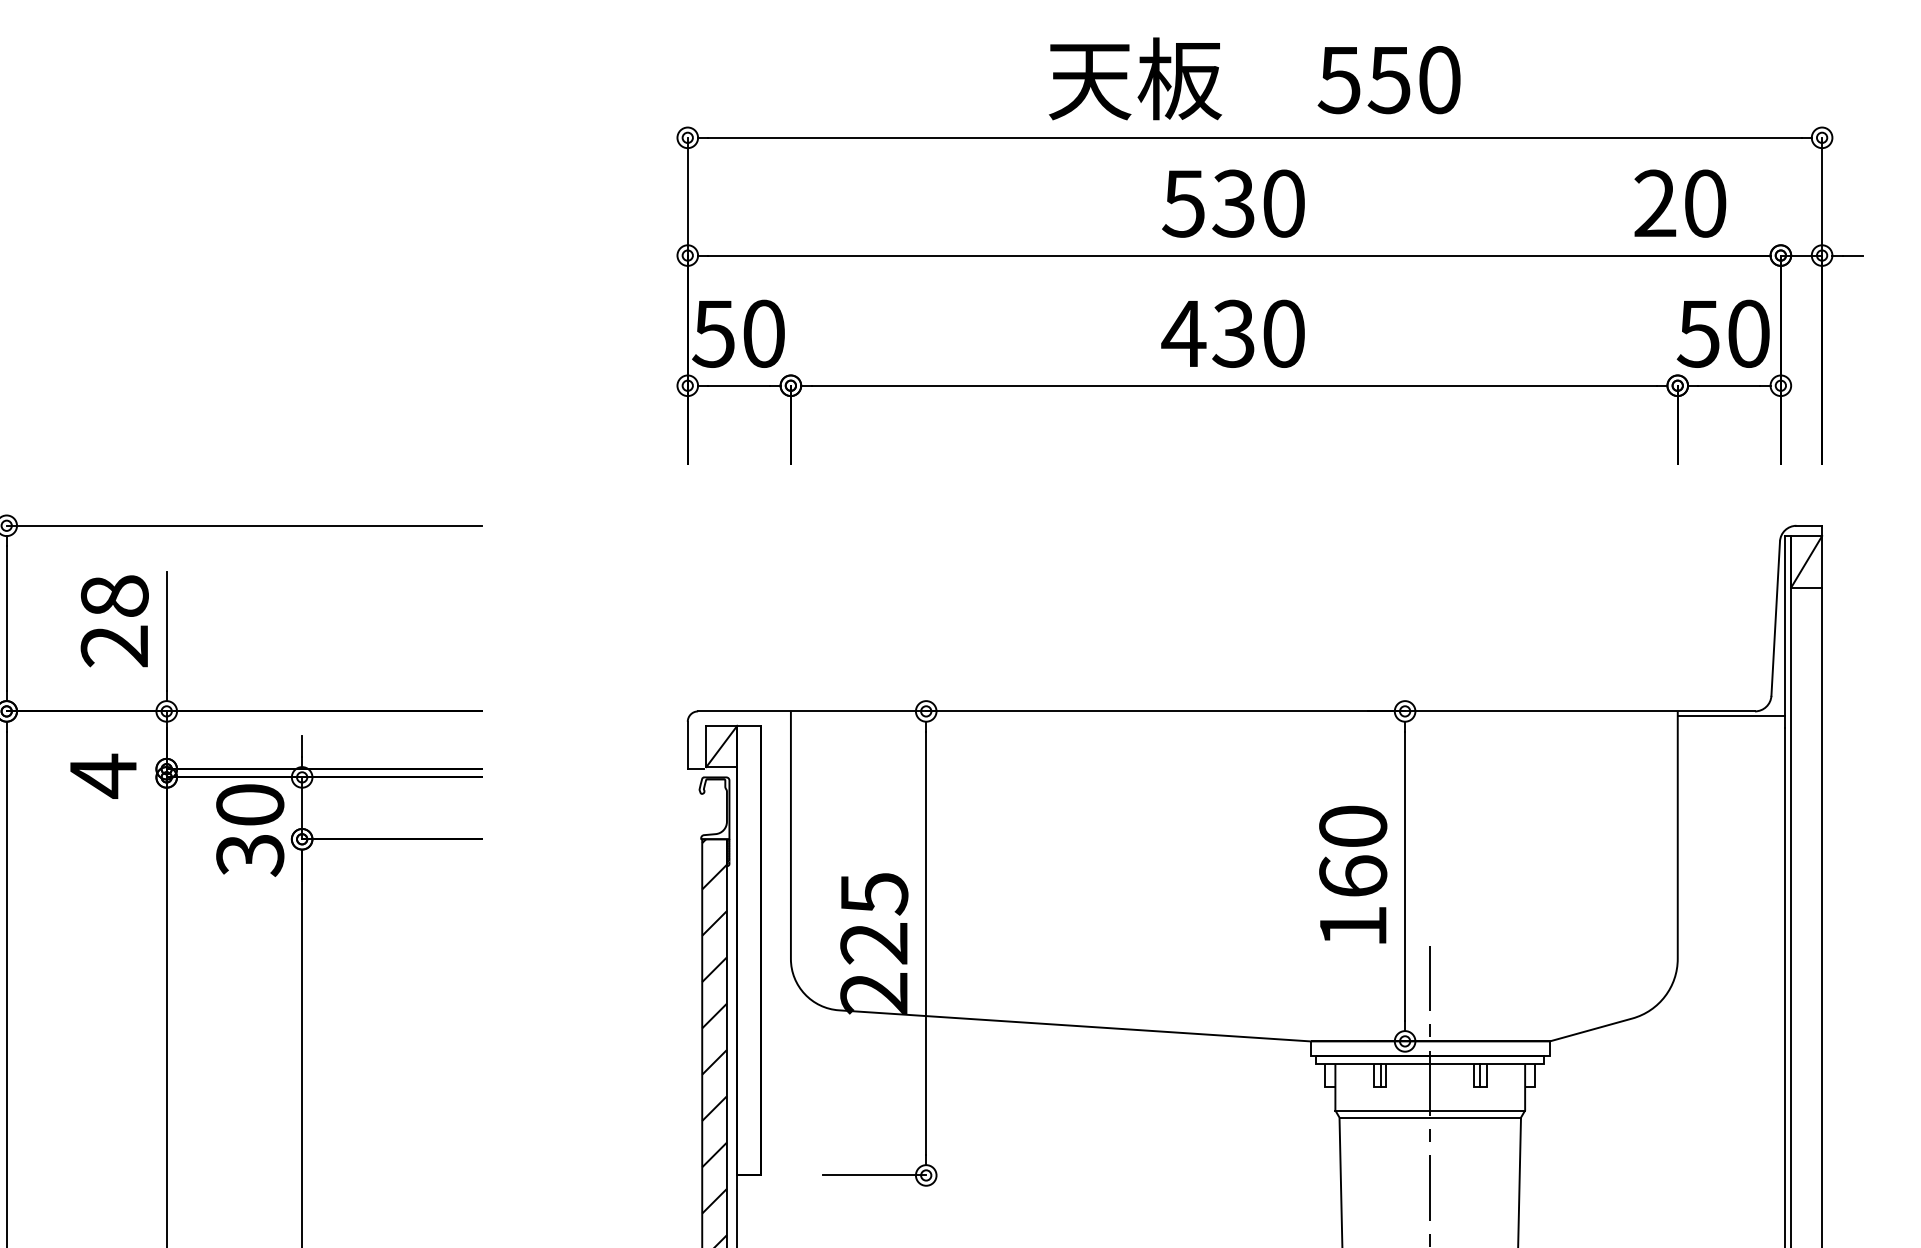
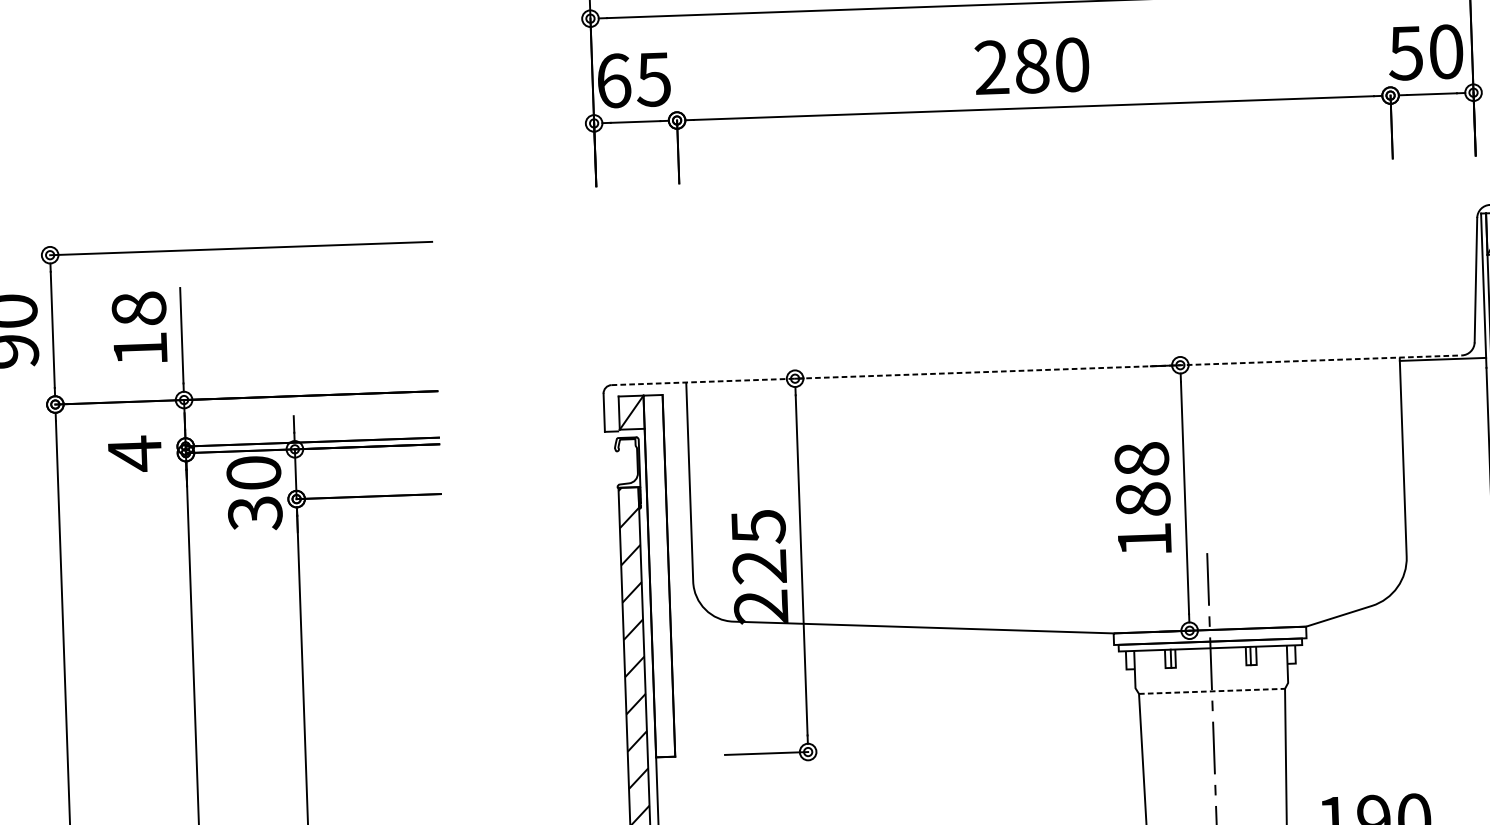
text: (738, 333) -> (633, 79), 50 -> 65
text: (1208, 333) -> (1011, 66), 430 -> 280
text: (113, 646) -> (139, 349), 28 -> 18
line: (1227, 711) -> (1037, 370), solid -> dashed
text: (1353, 851) -> (1142, 479), 160 -> 188
line: (1430, 1110) -> (1212, 685), removed
line: (1430, 1117) -> (1212, 691), solid -> dashed

